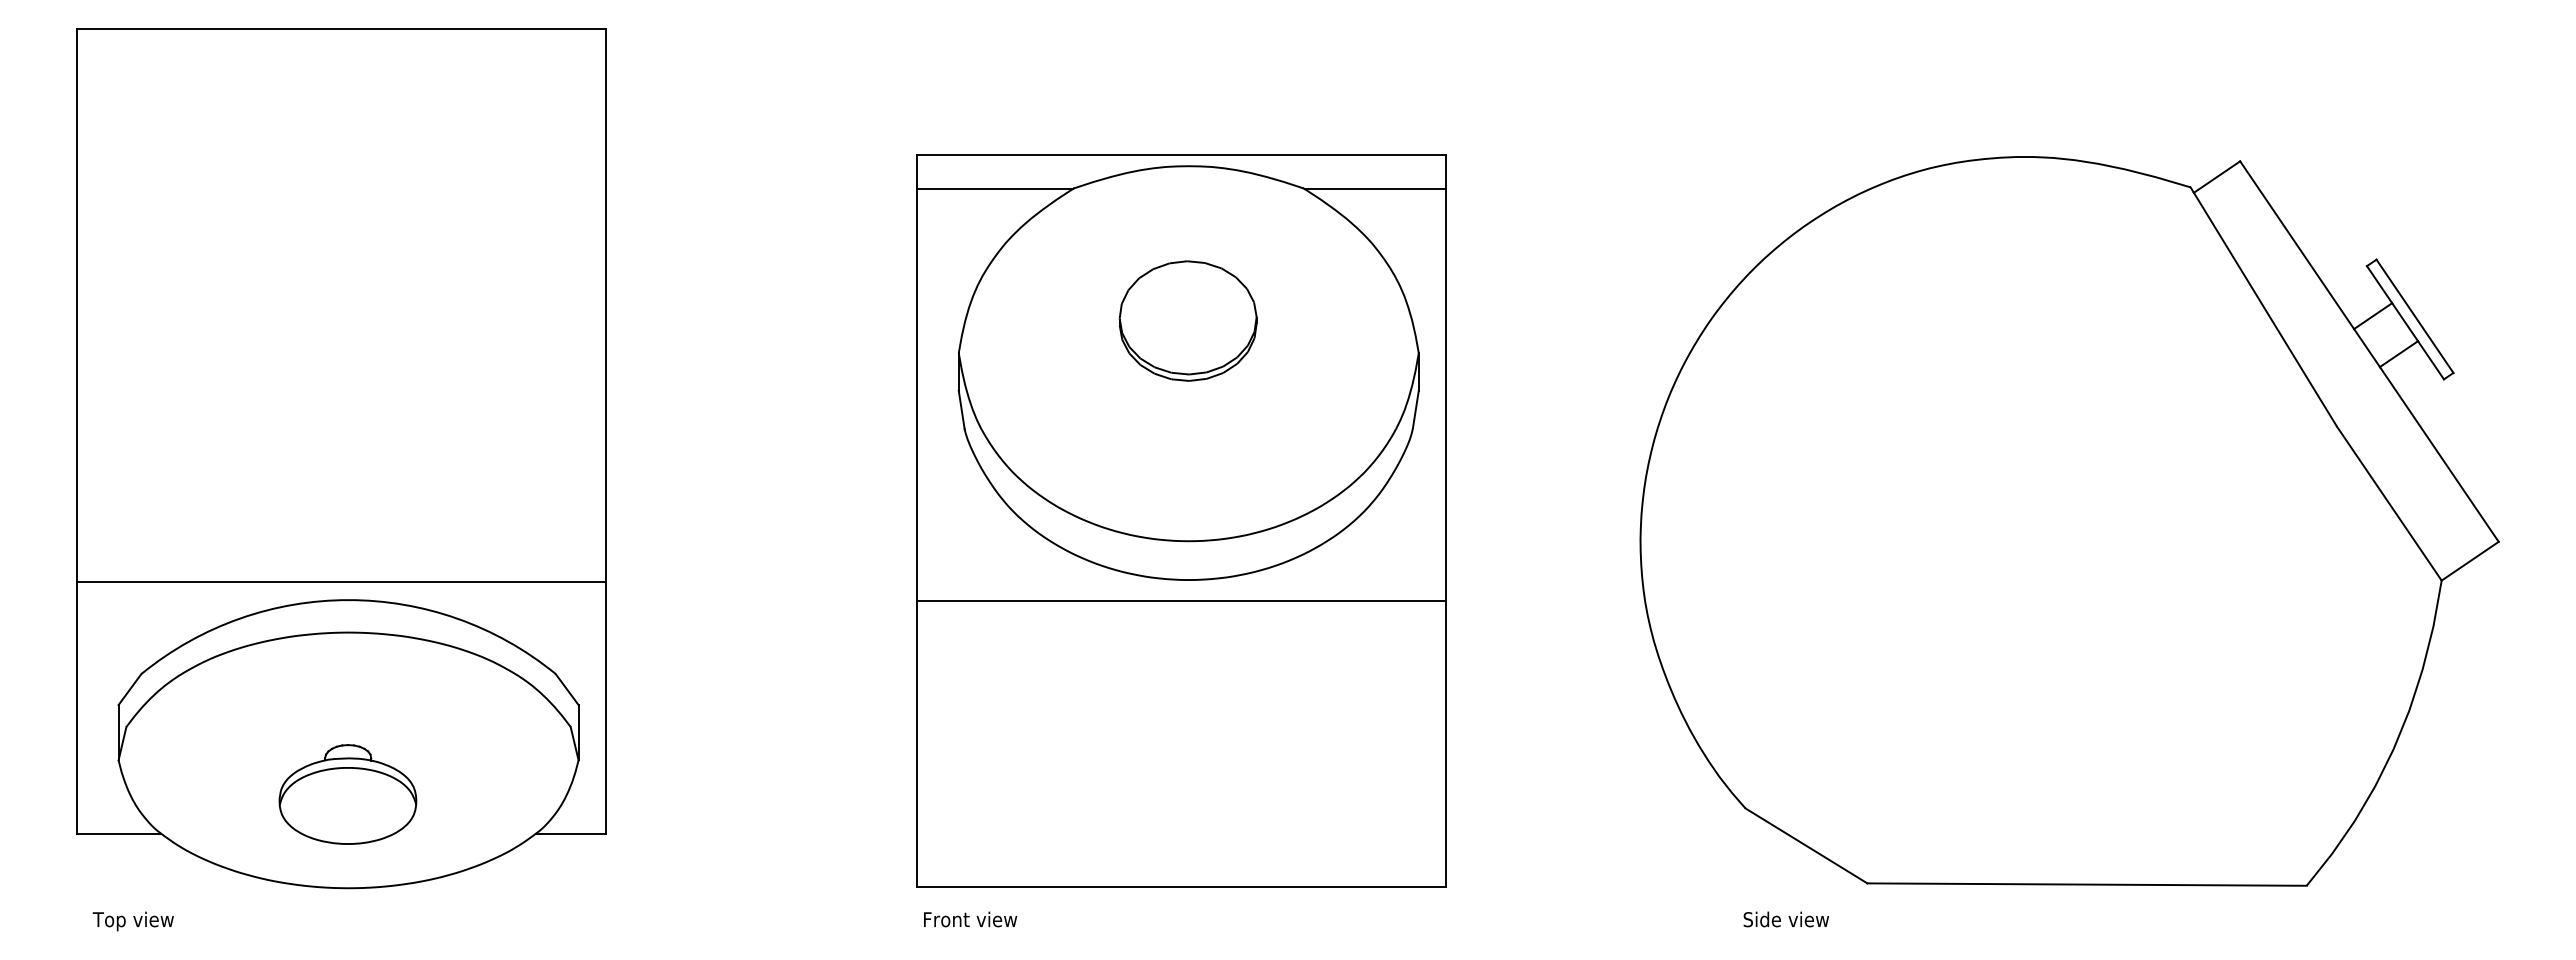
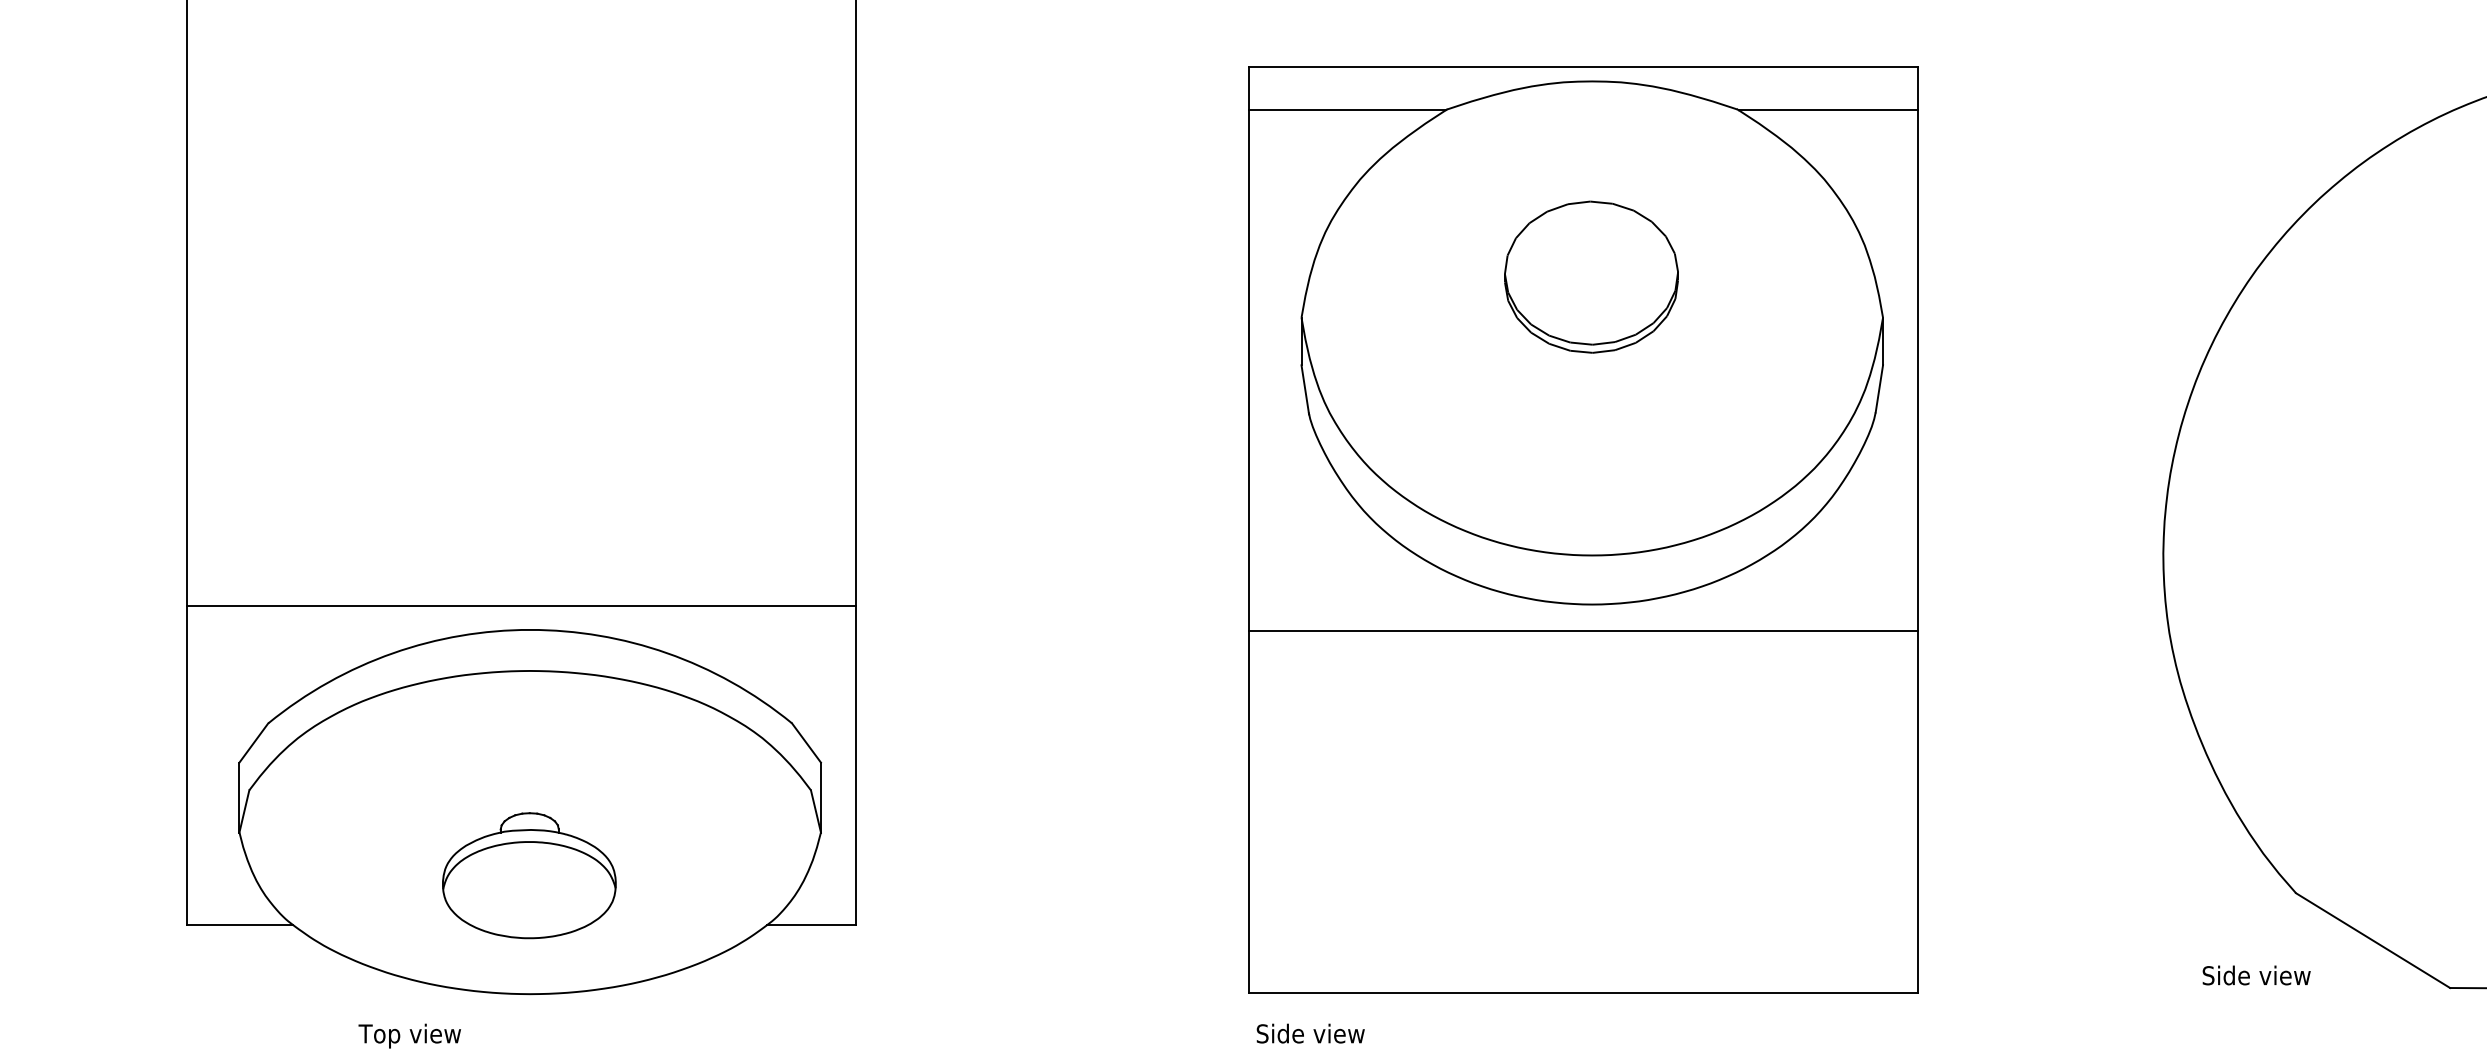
text: (970, 919) -> (1316, 1033), Front view -> Side view
text: (1786, 919) -> (2256, 975), moved
text: (132, 921) -> (408, 1036), moved

